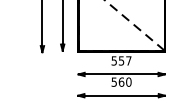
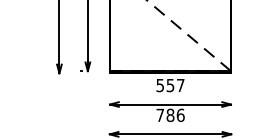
text: (121, 81) -> (170, 114), 560 -> 786

